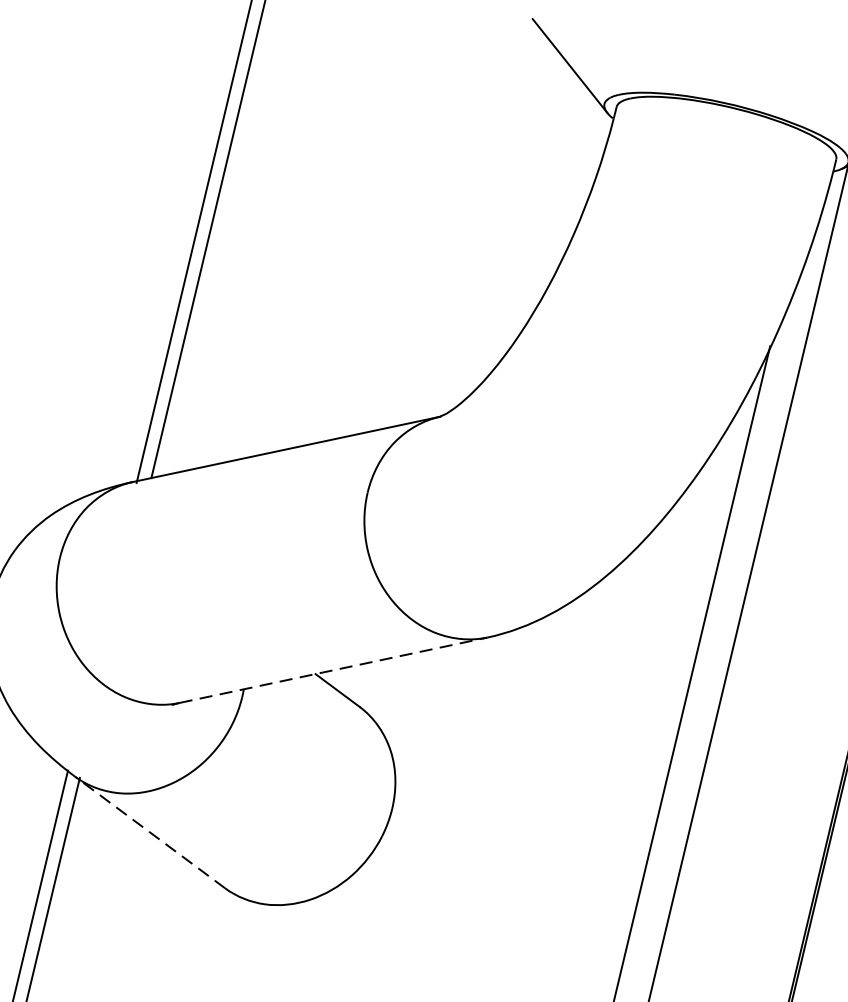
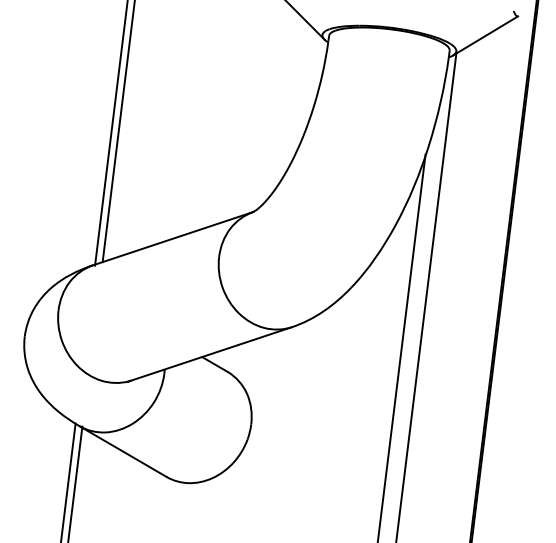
line: (333, 669) -> (211, 353), dashed -> solid
line: (148, 832) -> (122, 451), dashed -> solid

